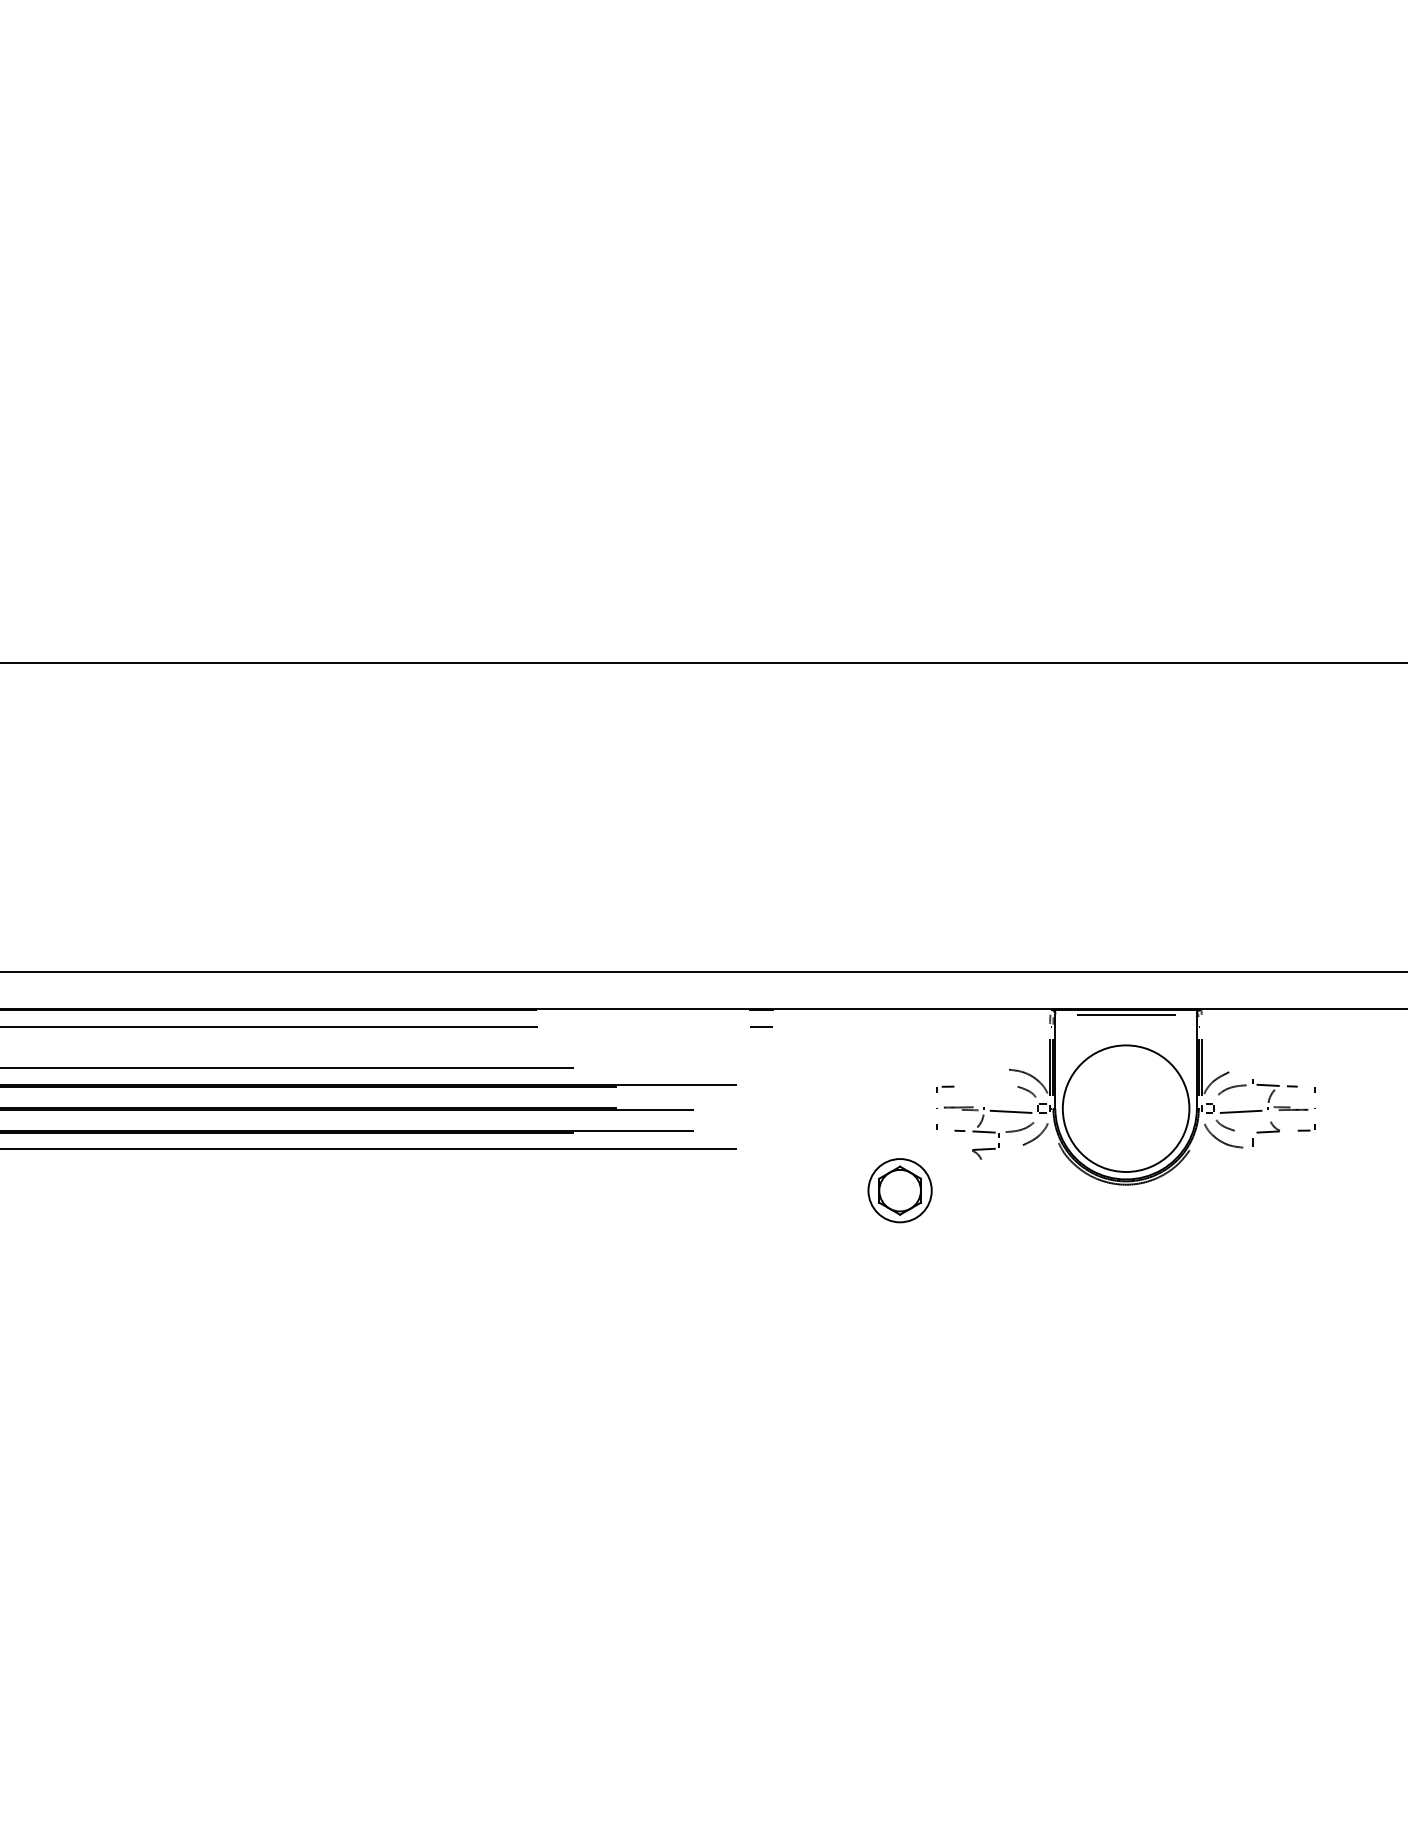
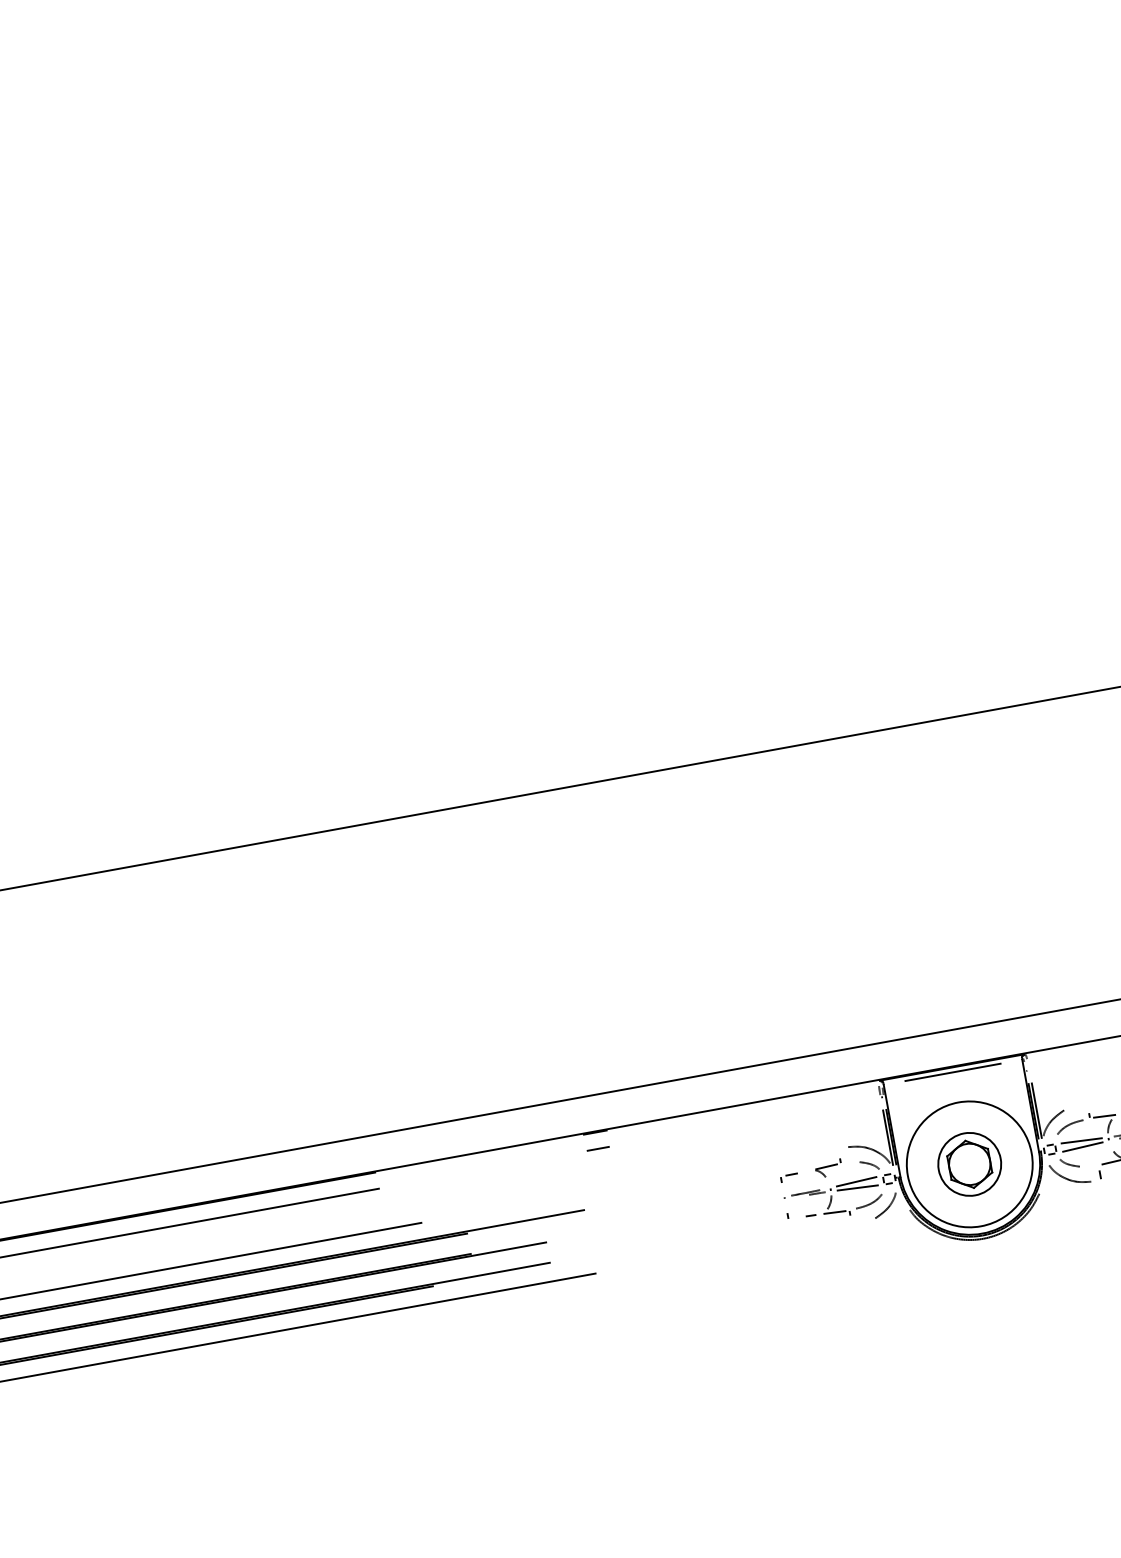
line: (1010, 1105) -> (856, 1181), added
line: (1240, 1105) -> (1081, 1140), added
part: (985, 1151) -> (828, 1168), moved
part: (899, 1190) -> (969, 1164), moved

